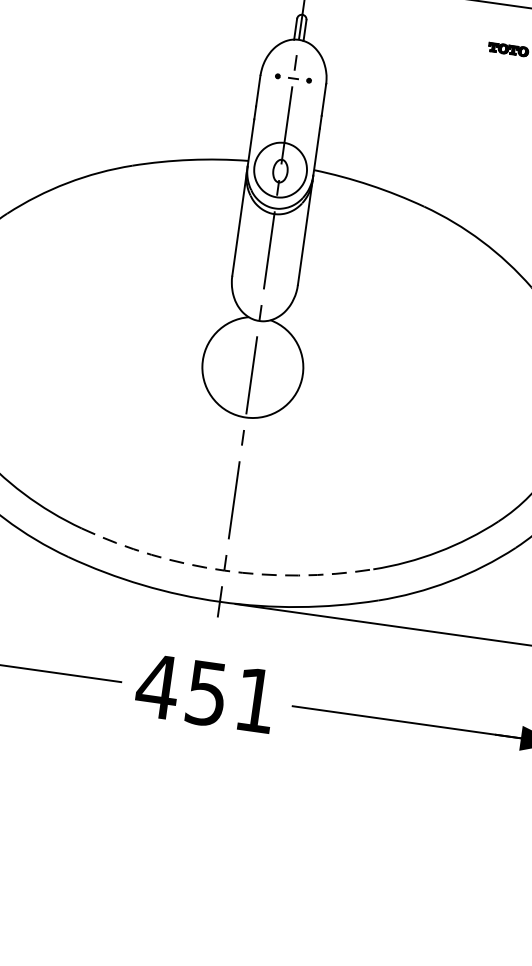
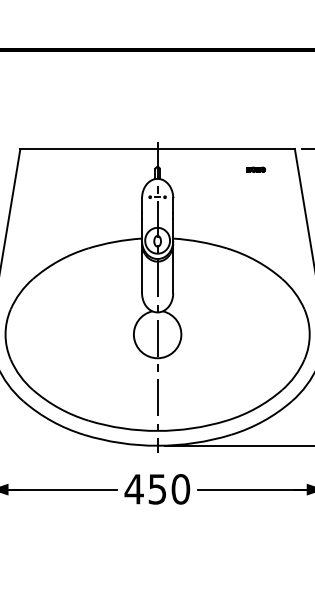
arc: (224, 569) -> (157, 430), dashed -> solid
text: (255, 700) -> (180, 489), 451 -> 450

